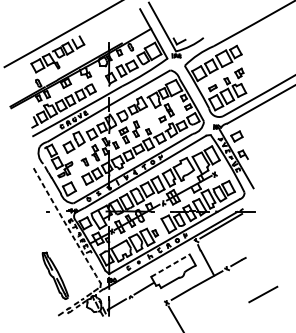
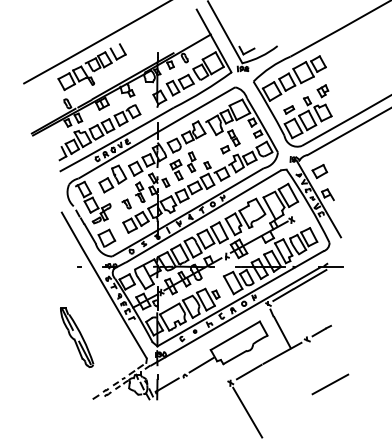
arc: (66, 226) -> (103, 285), dashed -> solid
line: (170, 265) -> (235, 335), dashed -> solid
part: (55, 275) -> (77, 337), moved
line: (263, 294) -> (330, 384), moved

